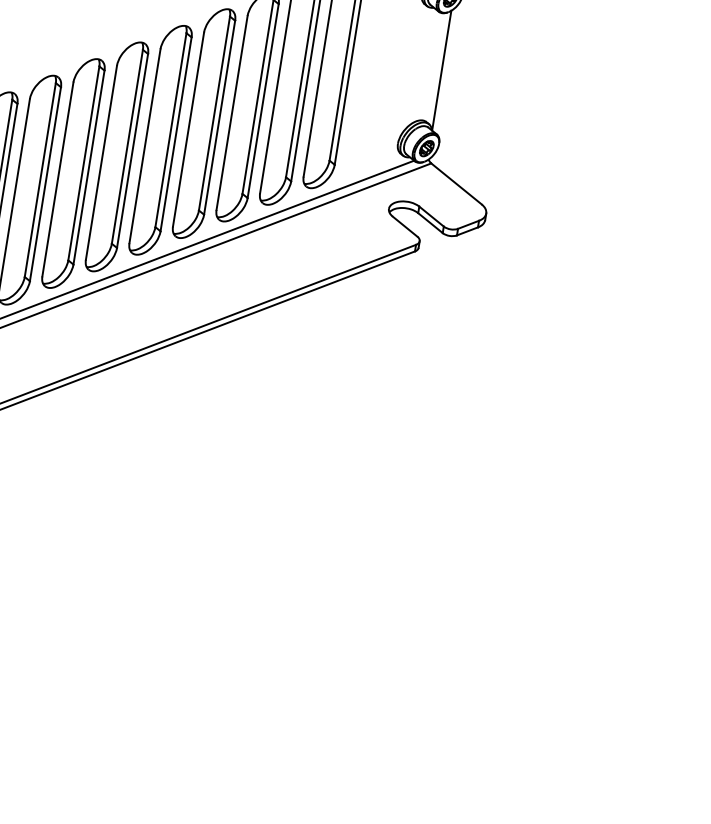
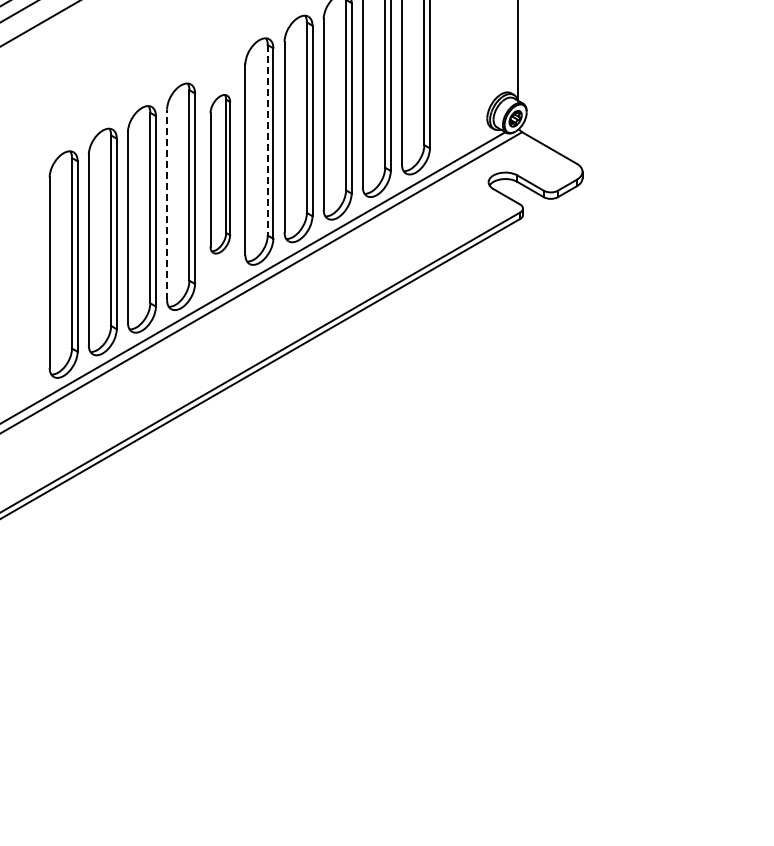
line: (170, 130) -> (267, 140), solid -> dashed
part: (117, 157) -> (220, 174), size x0.7
line: (58, 179) -> (167, 204), solid -> dashed

